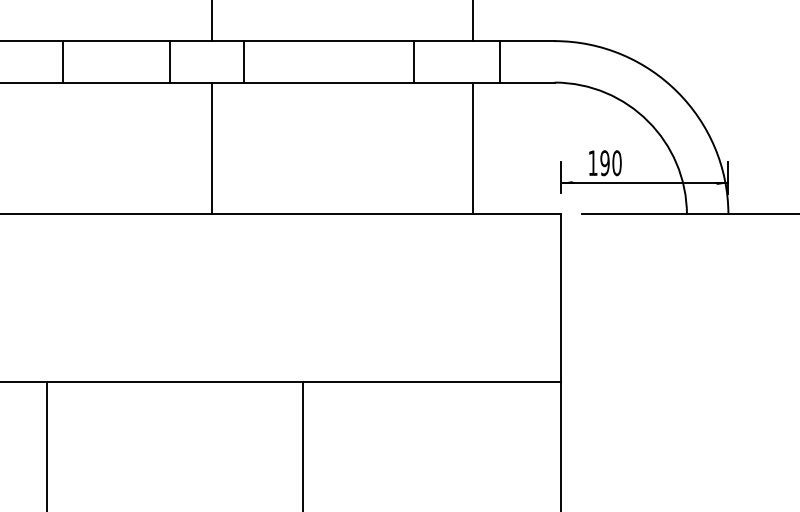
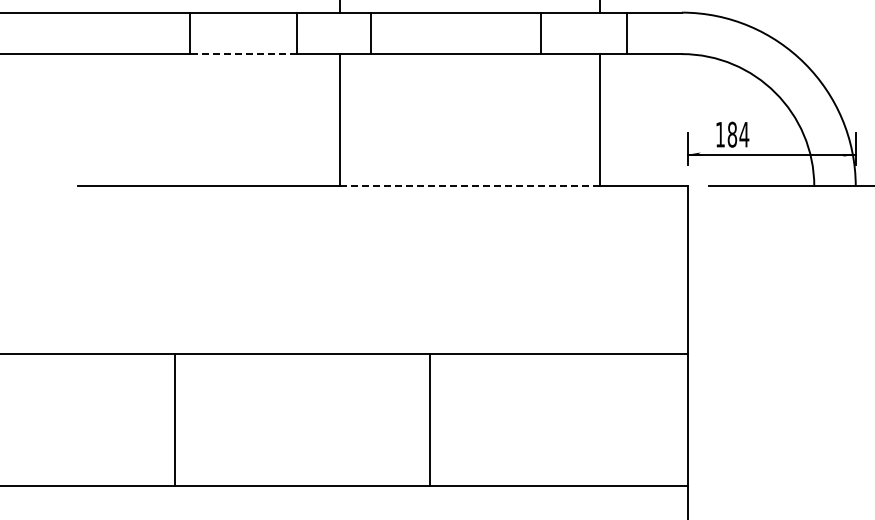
line: (116, 82) -> (243, 54), solid -> dashed
text: (611, 162) -> (738, 134), 190 -> 184
line: (342, 213) -> (469, 185), solid -> dashed

